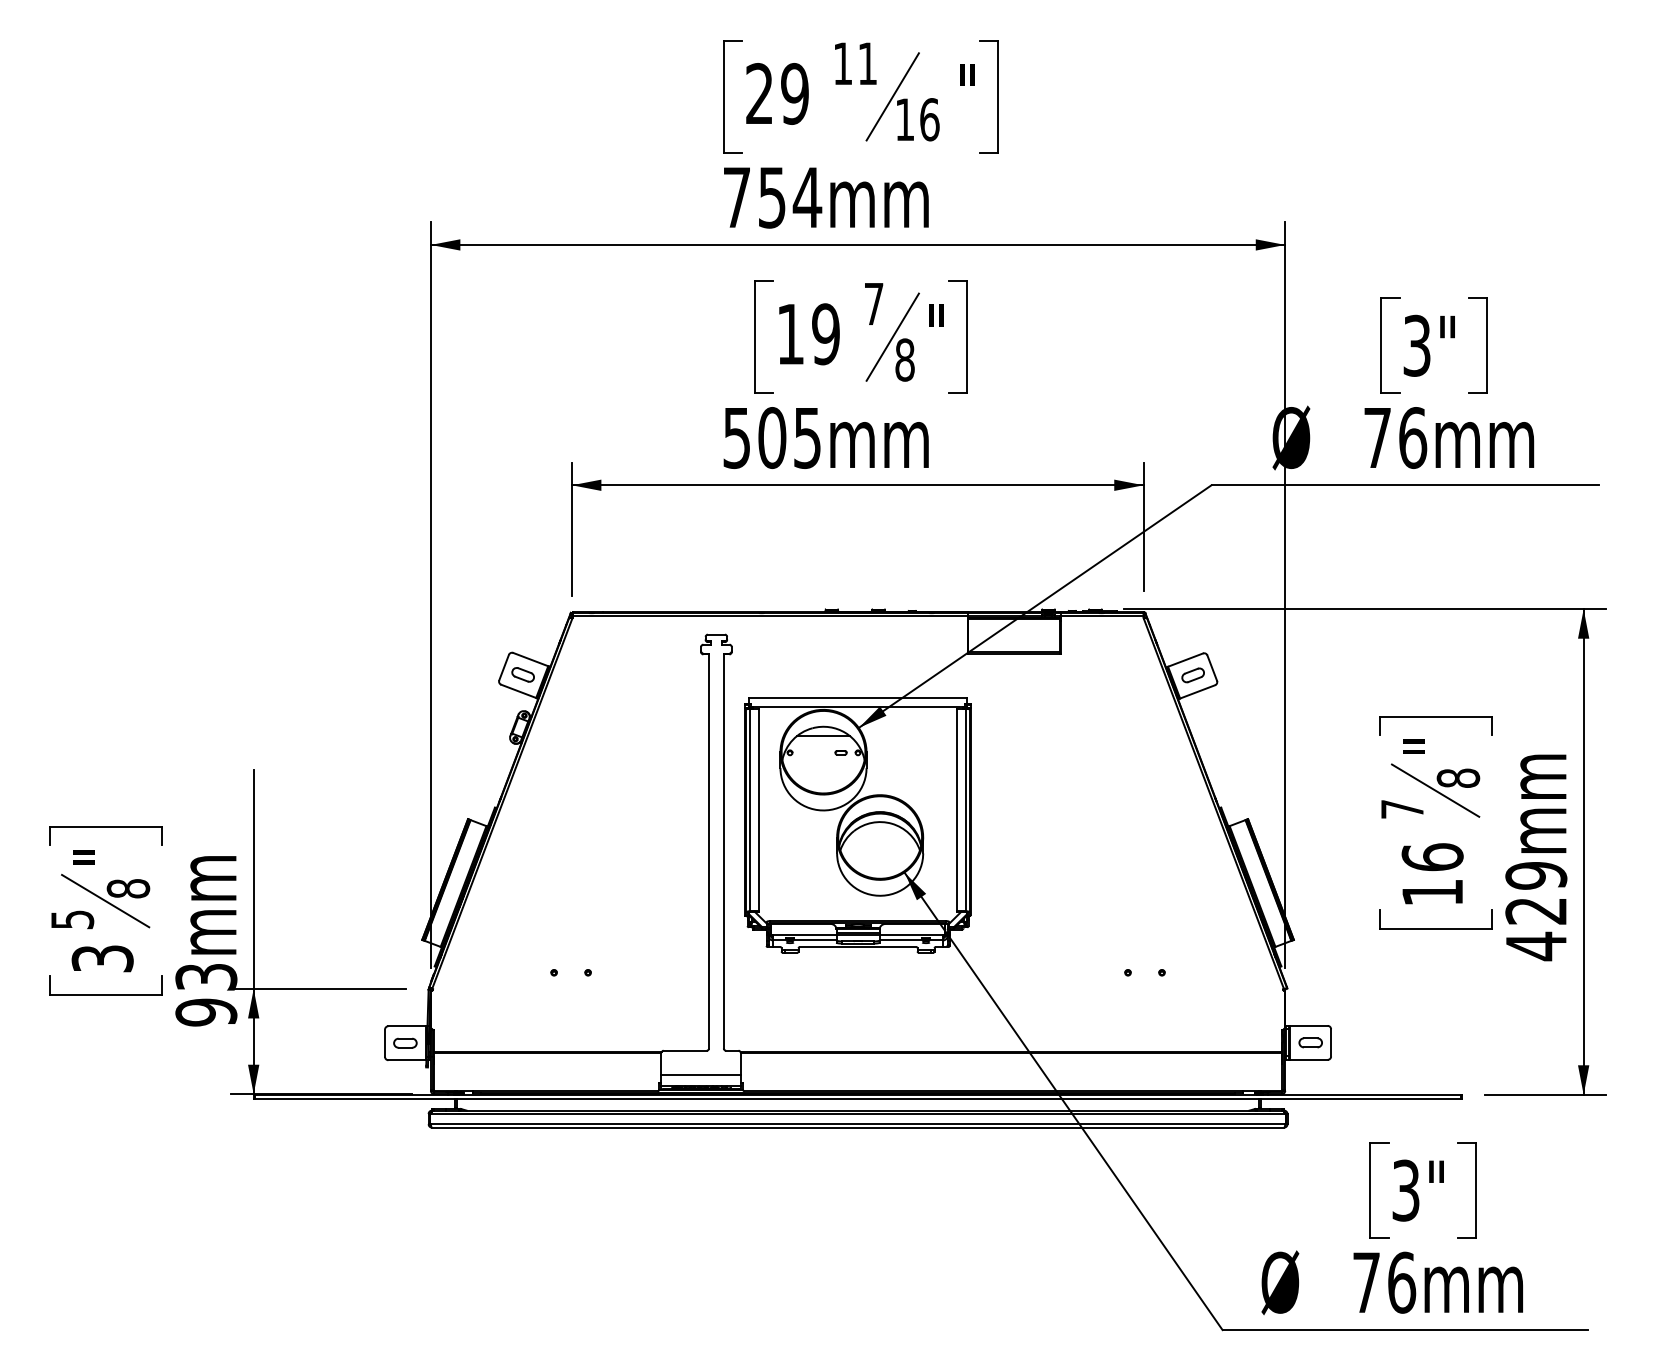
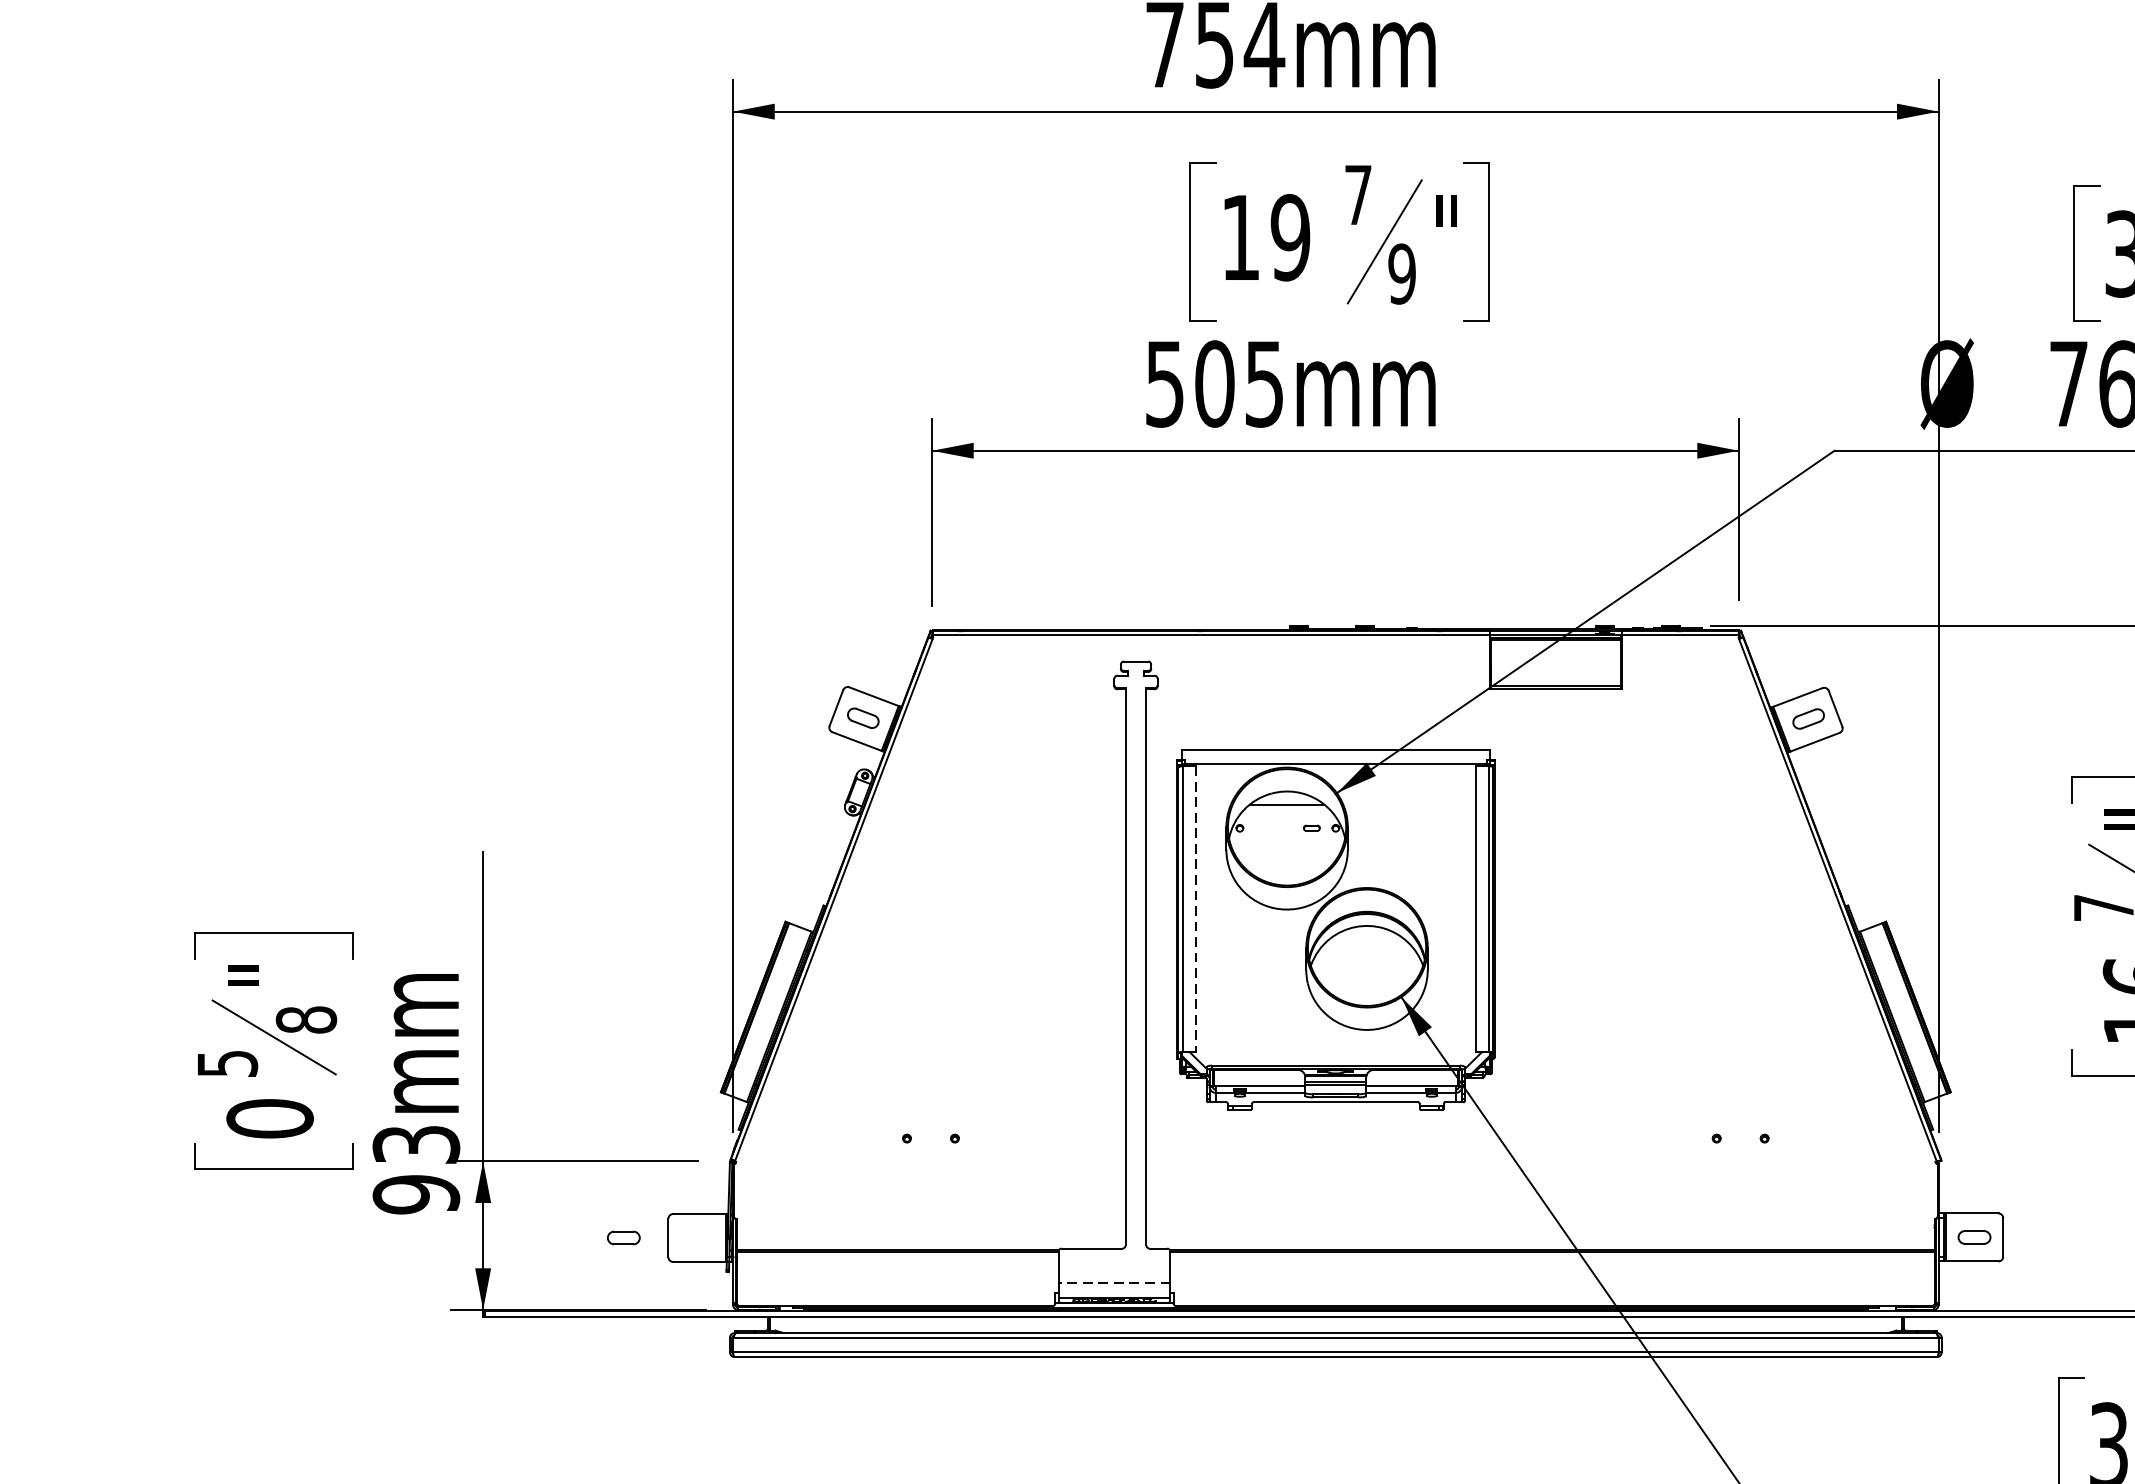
text: (904, 359) -> (1401, 273), 8 -> 9
line: (758, 810) -> (1195, 909), solid -> dashed
text: (102, 958) -> (269, 1118), 3 -> 0
part: (405, 1042) -> (623, 1236), moved
line: (701, 1075) -> (1114, 1283), solid -> dashed

